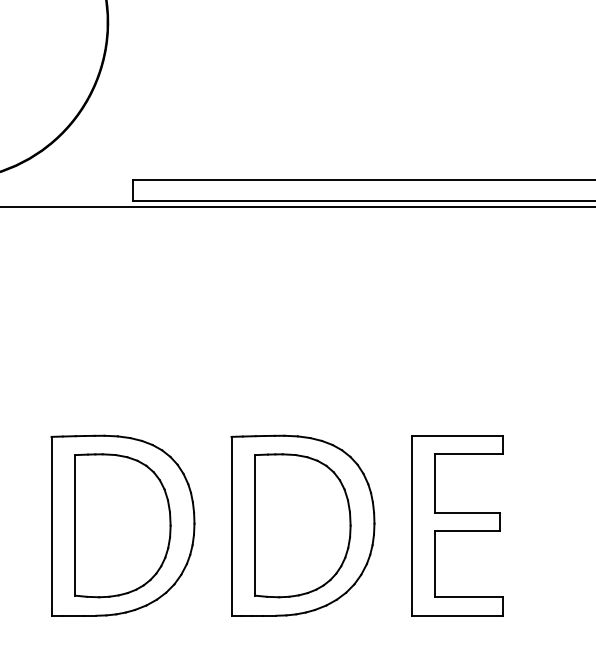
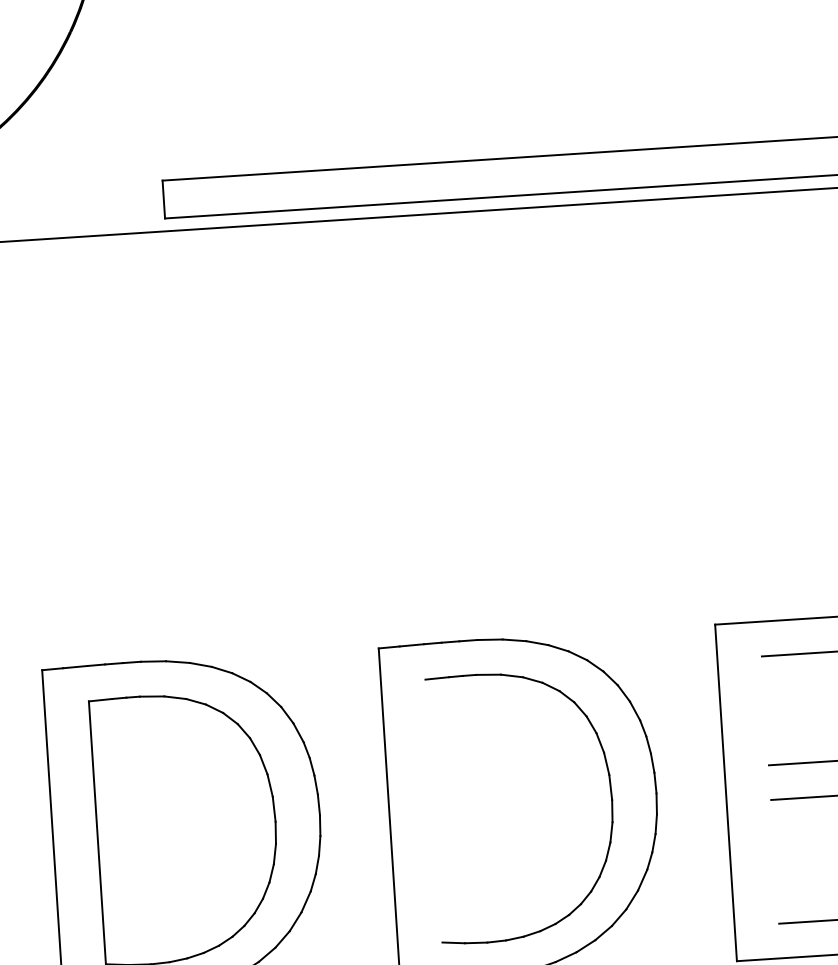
line: (435, 483) -> (765, 710), removed
line: (255, 525) -> (434, 811), removed
line: (435, 564) -> (775, 862), removed

